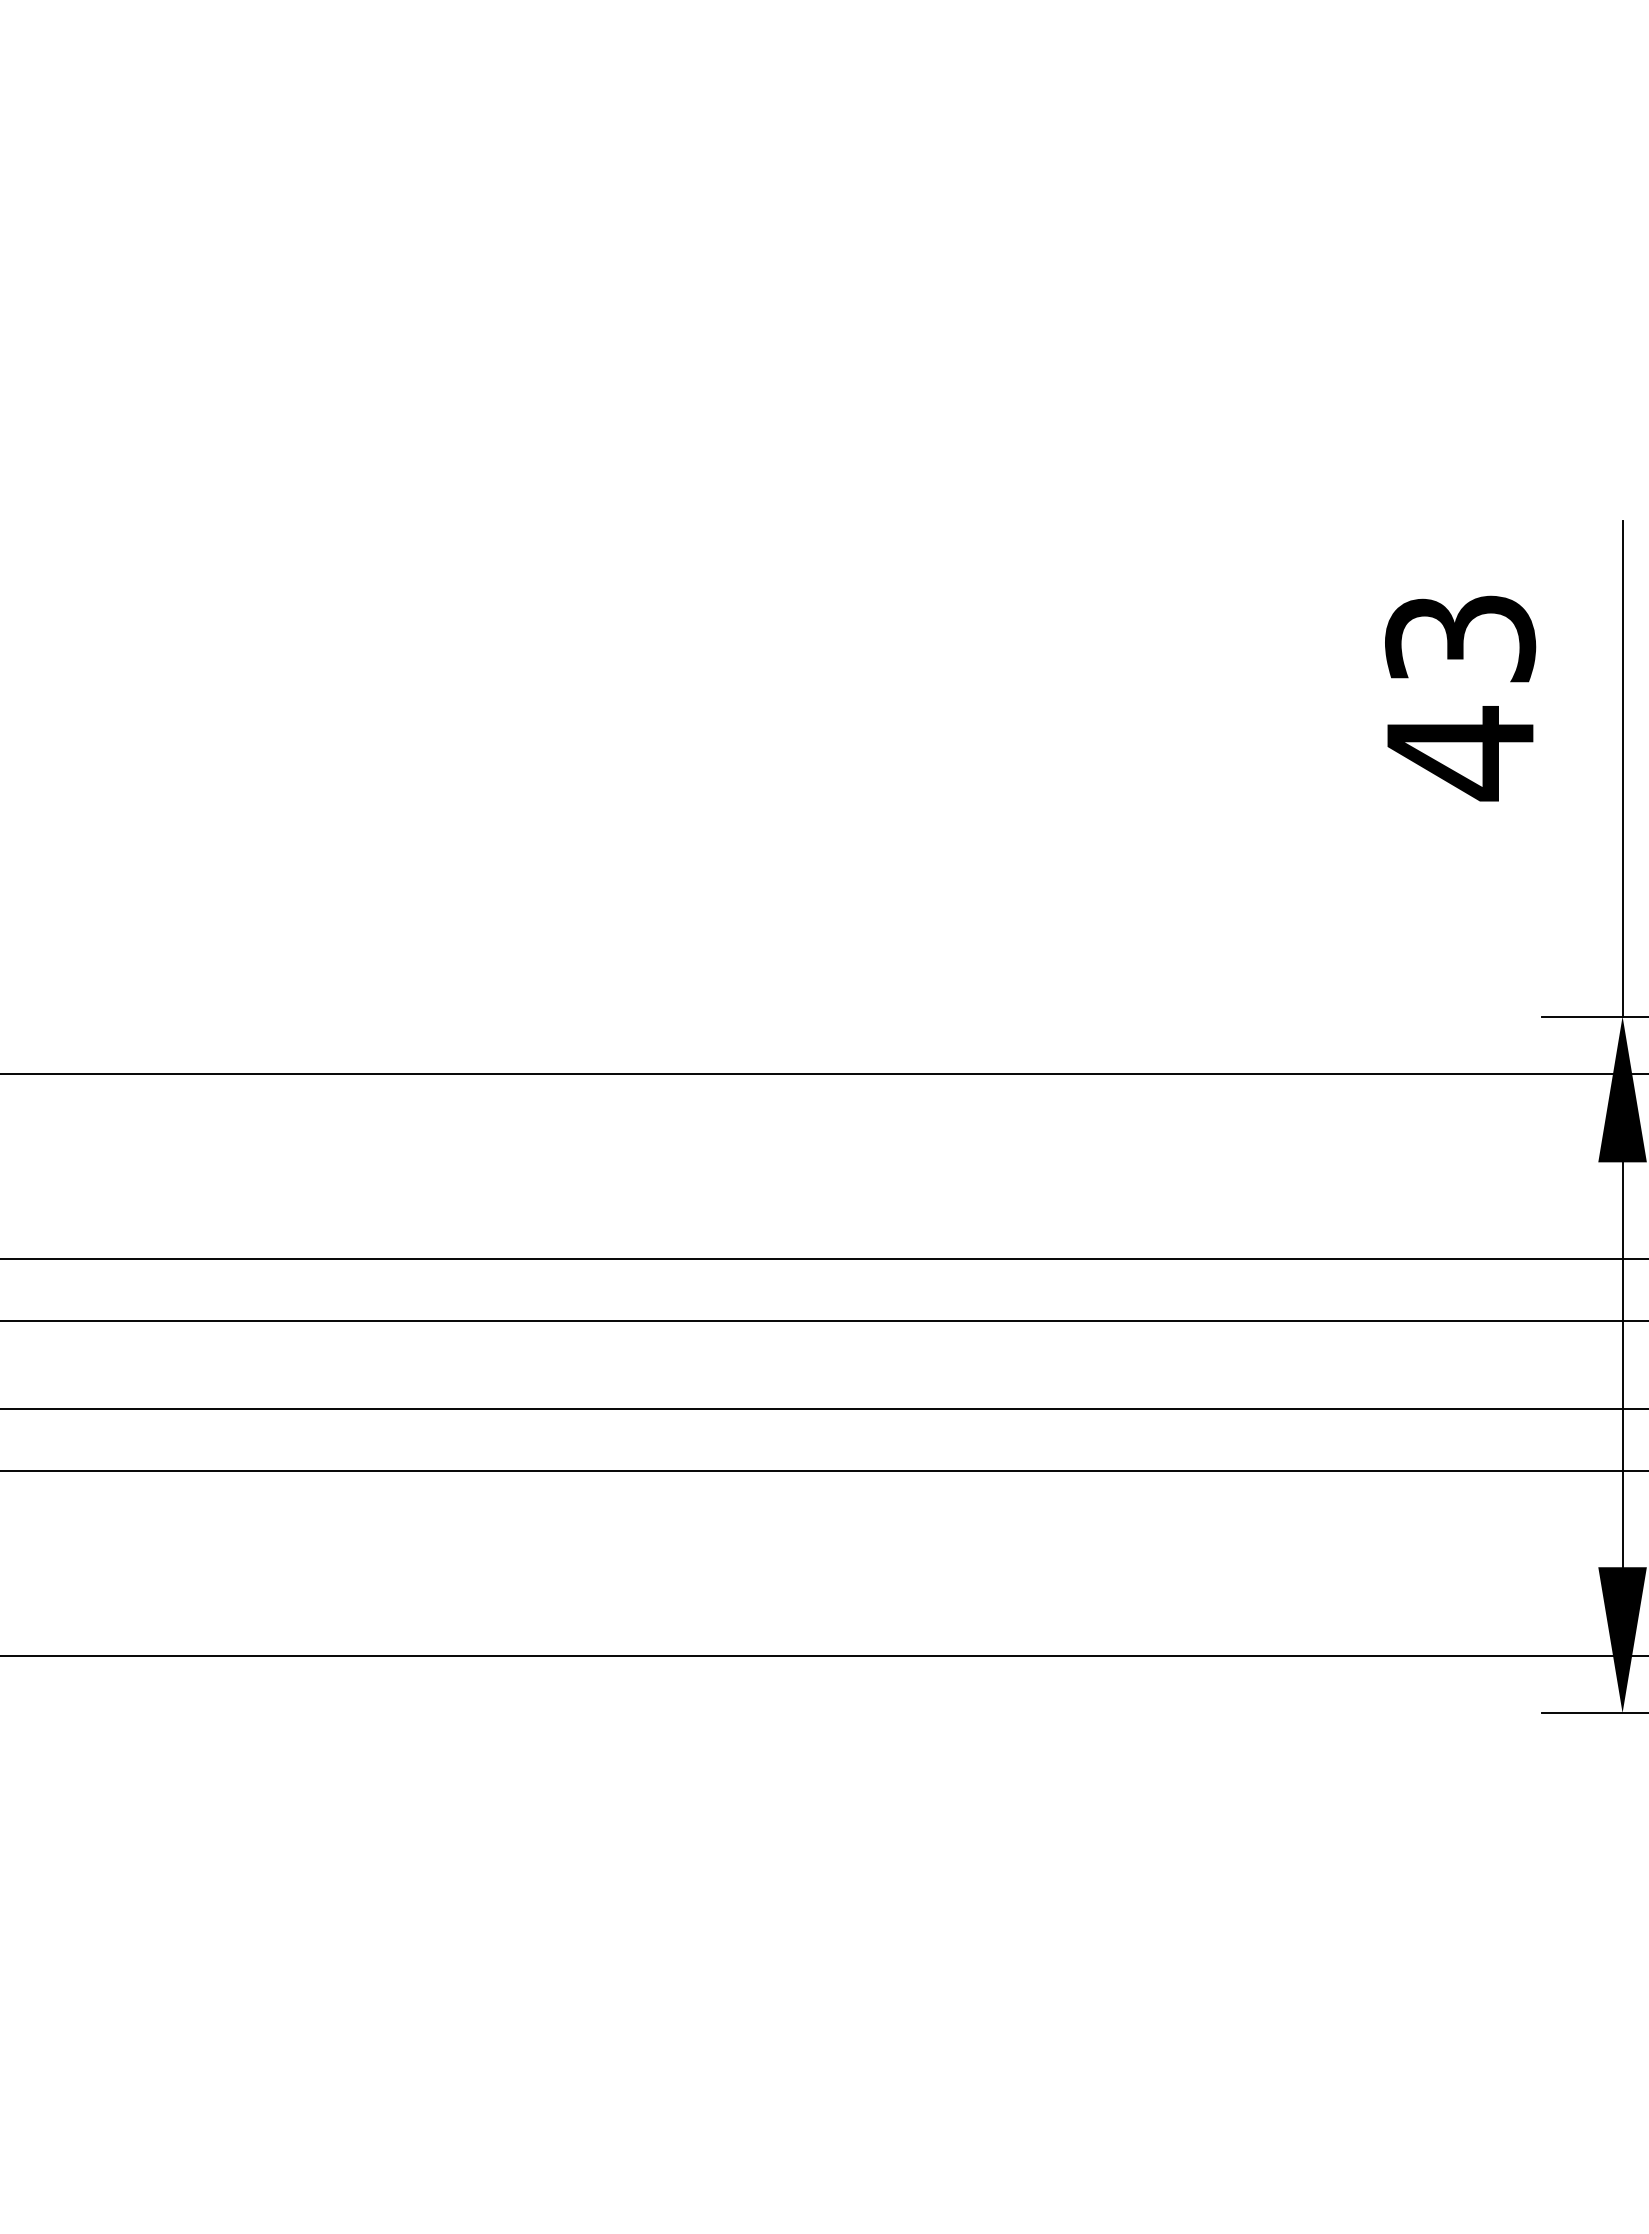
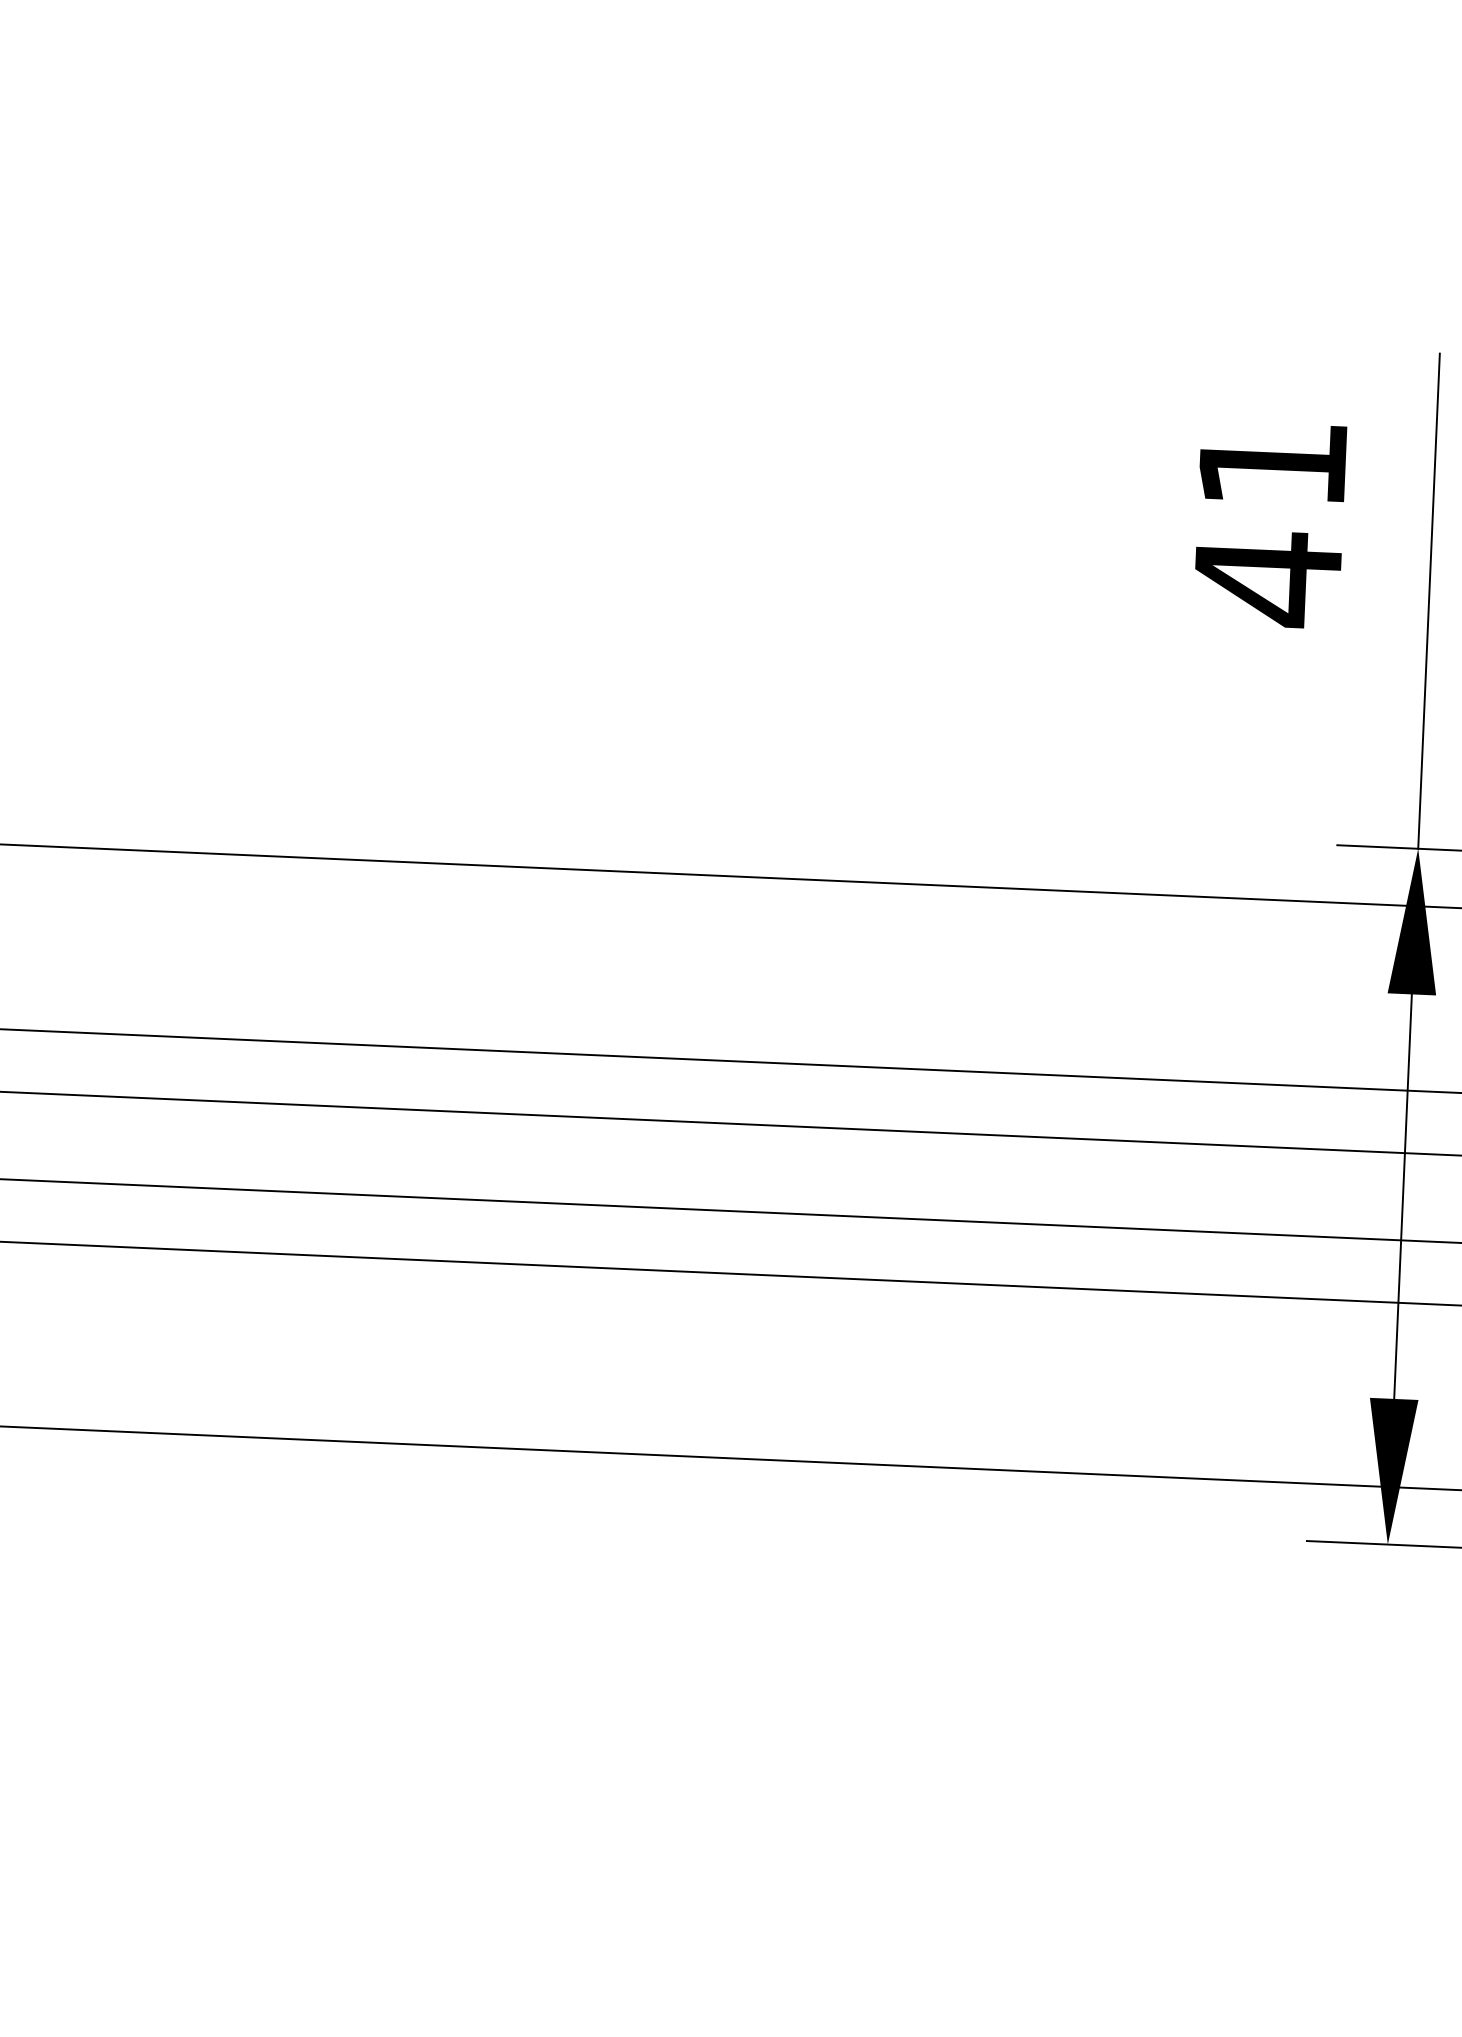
text: (1460, 638) -> (1272, 463), 43 -> 41

